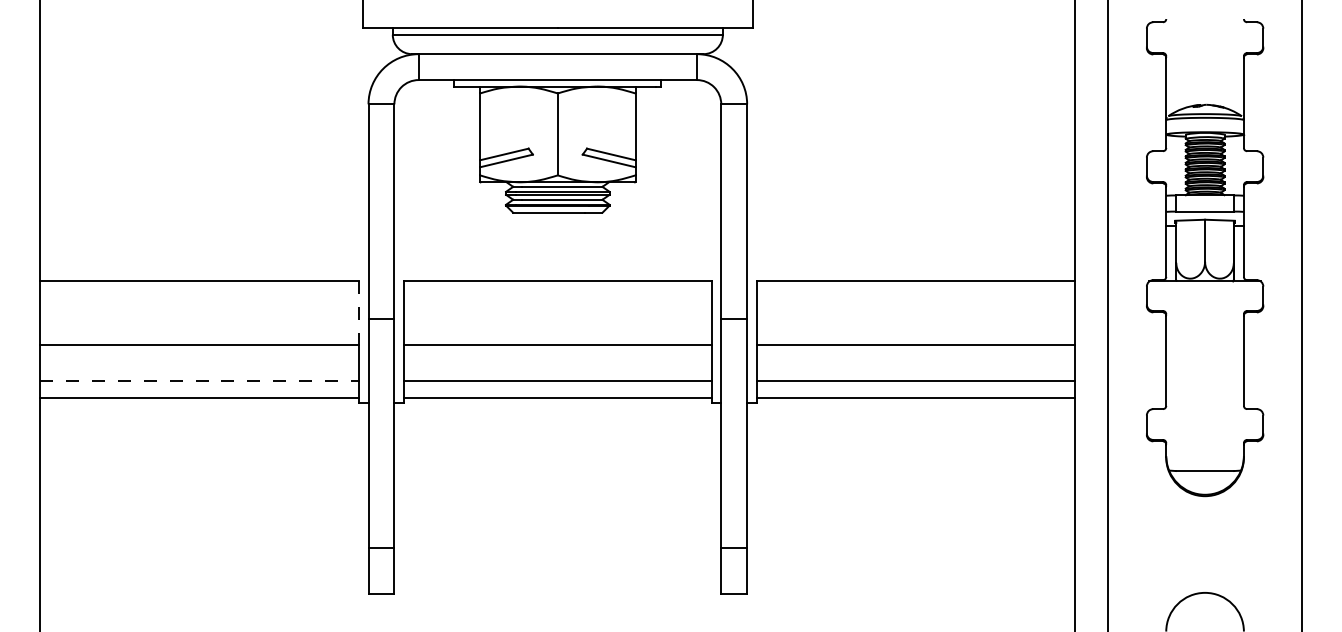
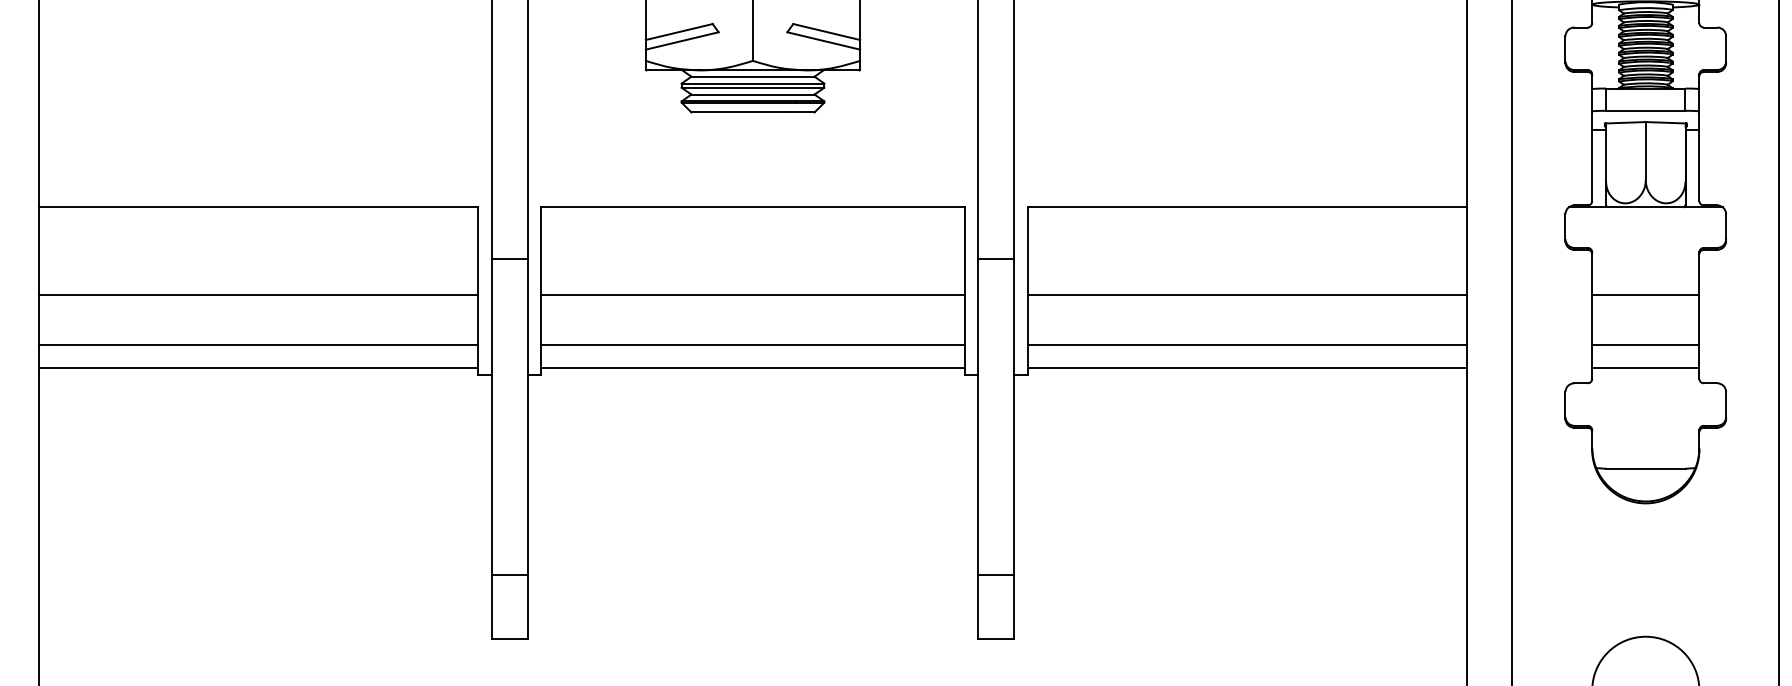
line: (358, 313) -> (478, 251), dashed -> solid
line: (1204, 345) -> (1645, 295), added
line: (200, 381) -> (260, 345), dashed -> solid
line: (1204, 381) -> (1645, 345), added
line: (1204, 398) -> (1645, 368), added

